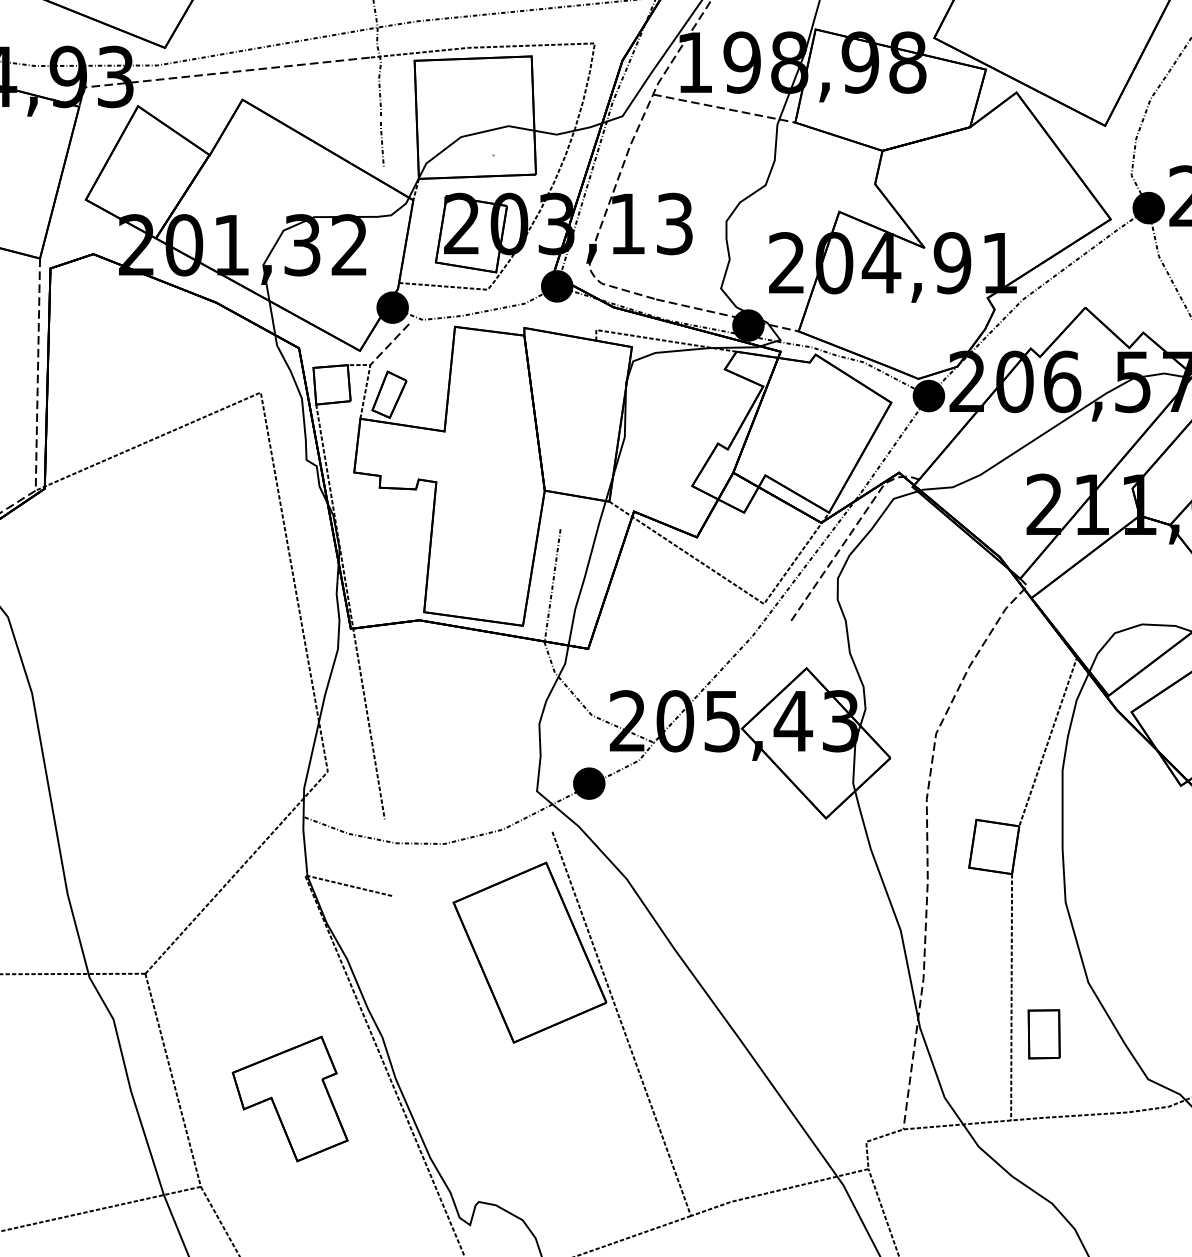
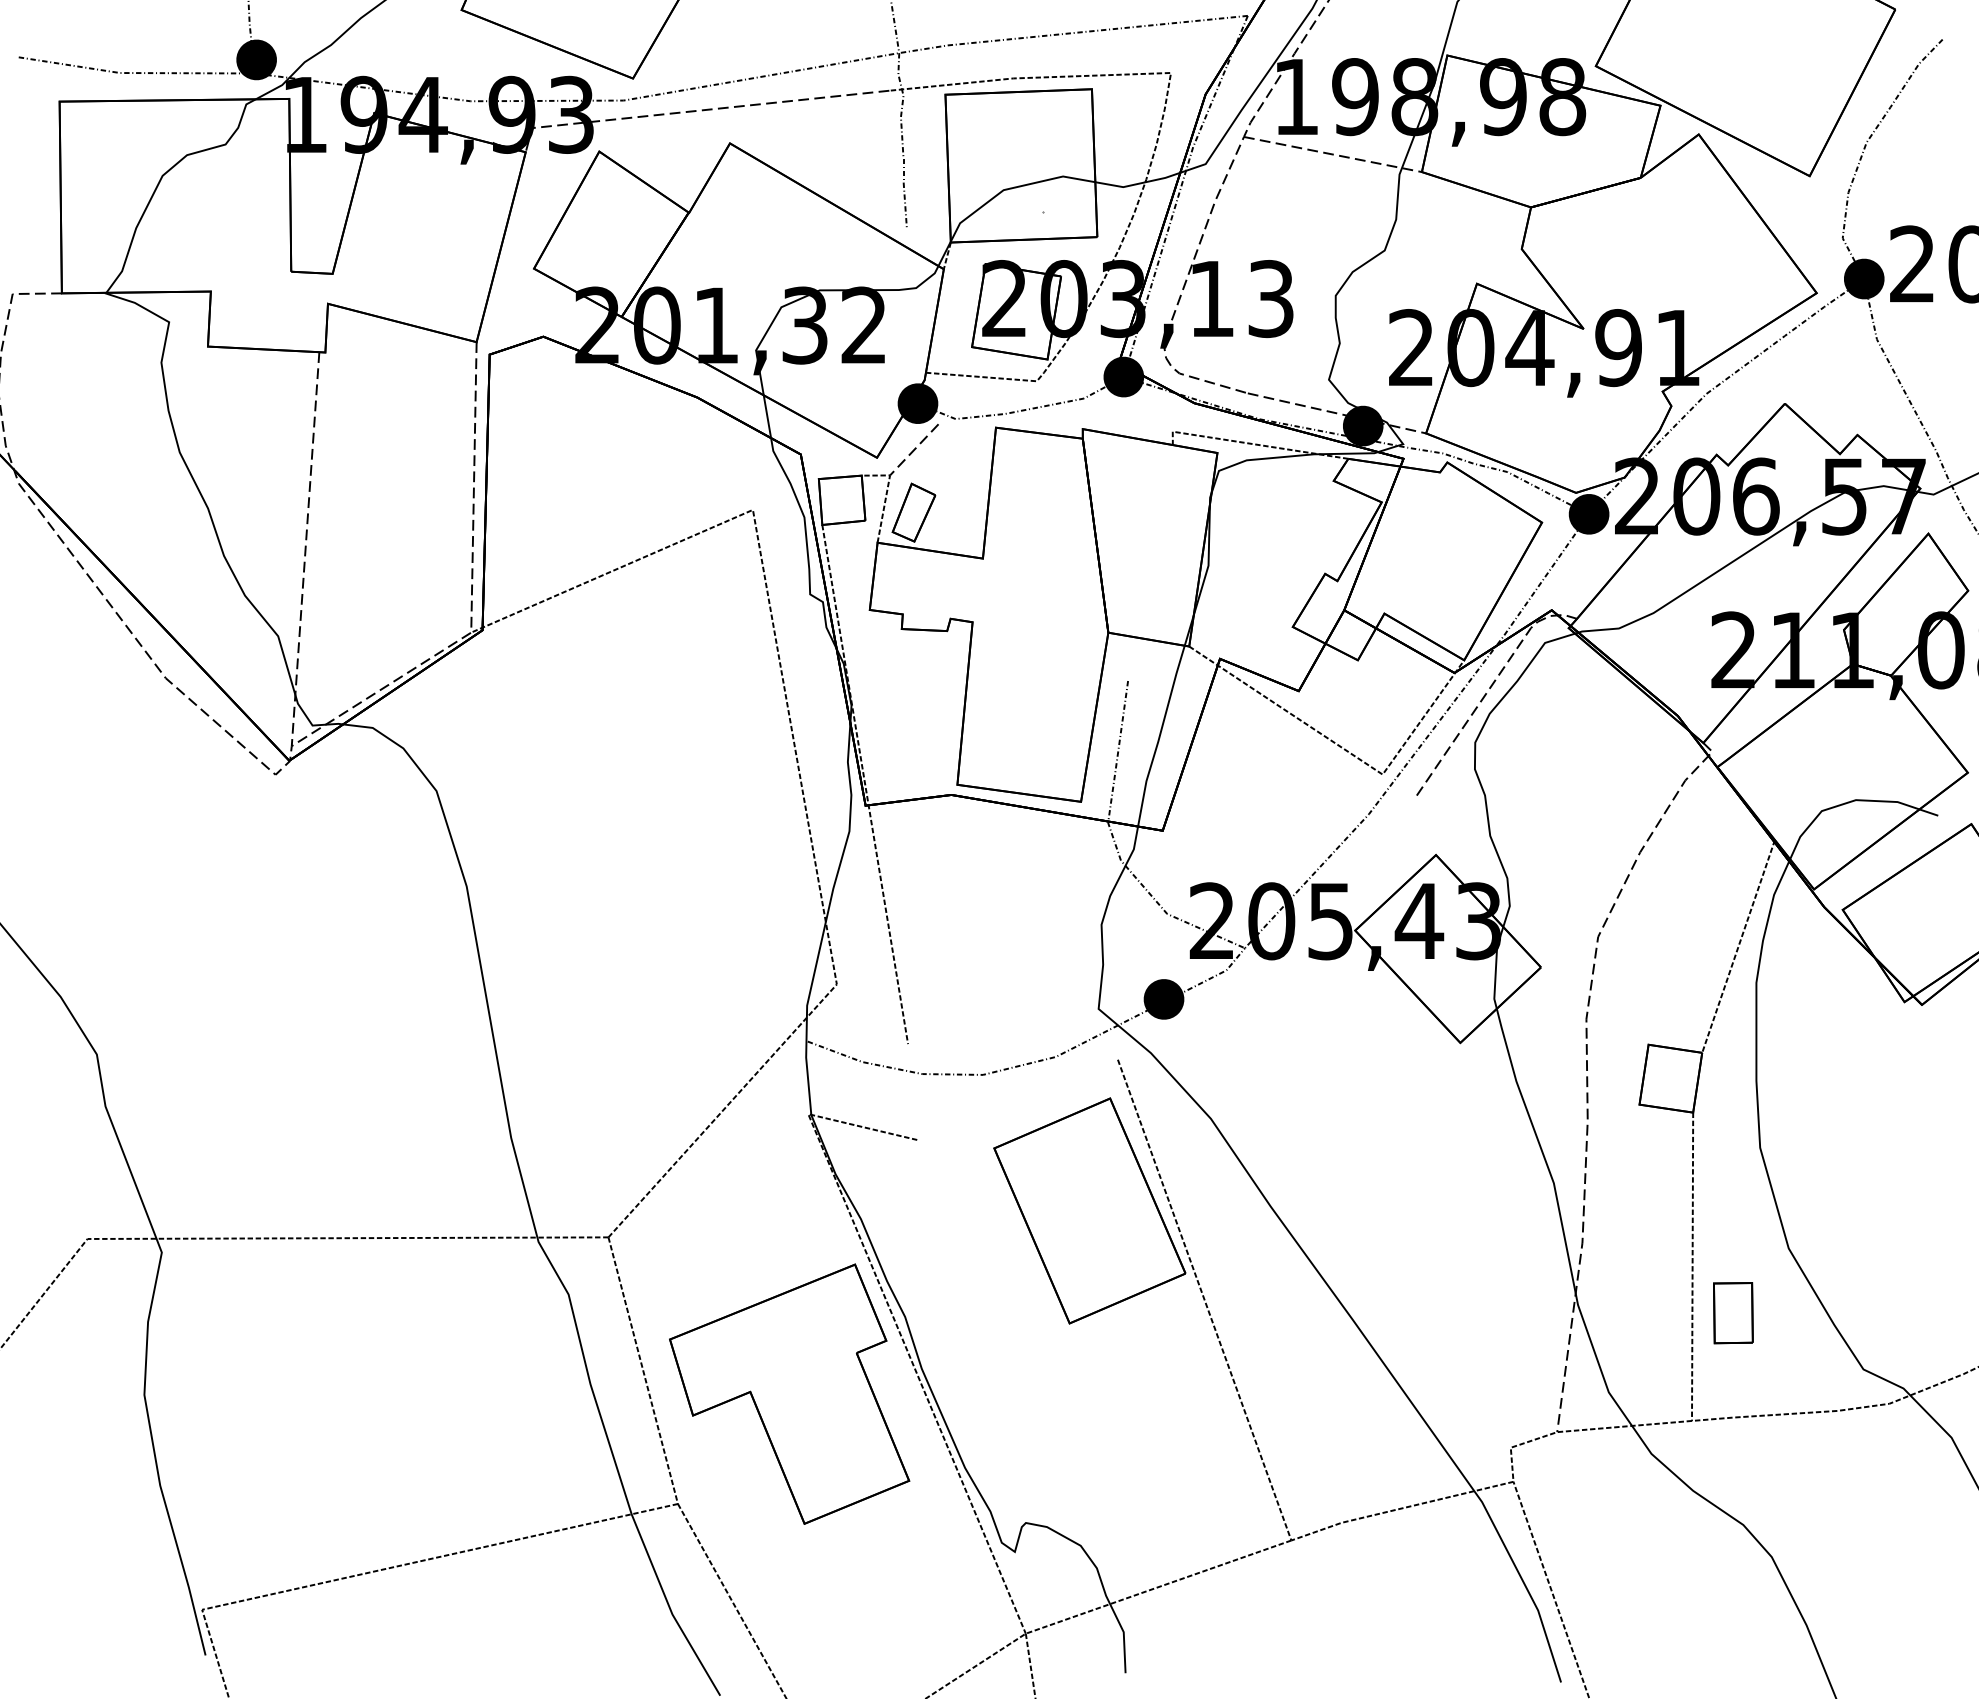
part: (290, 1098) -> (789, 1393), size x1.67

